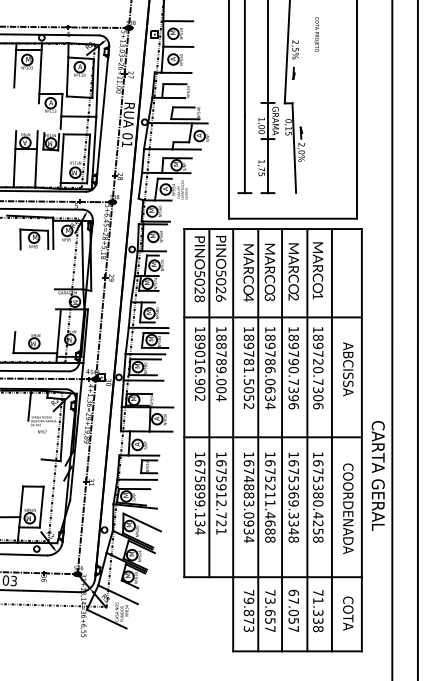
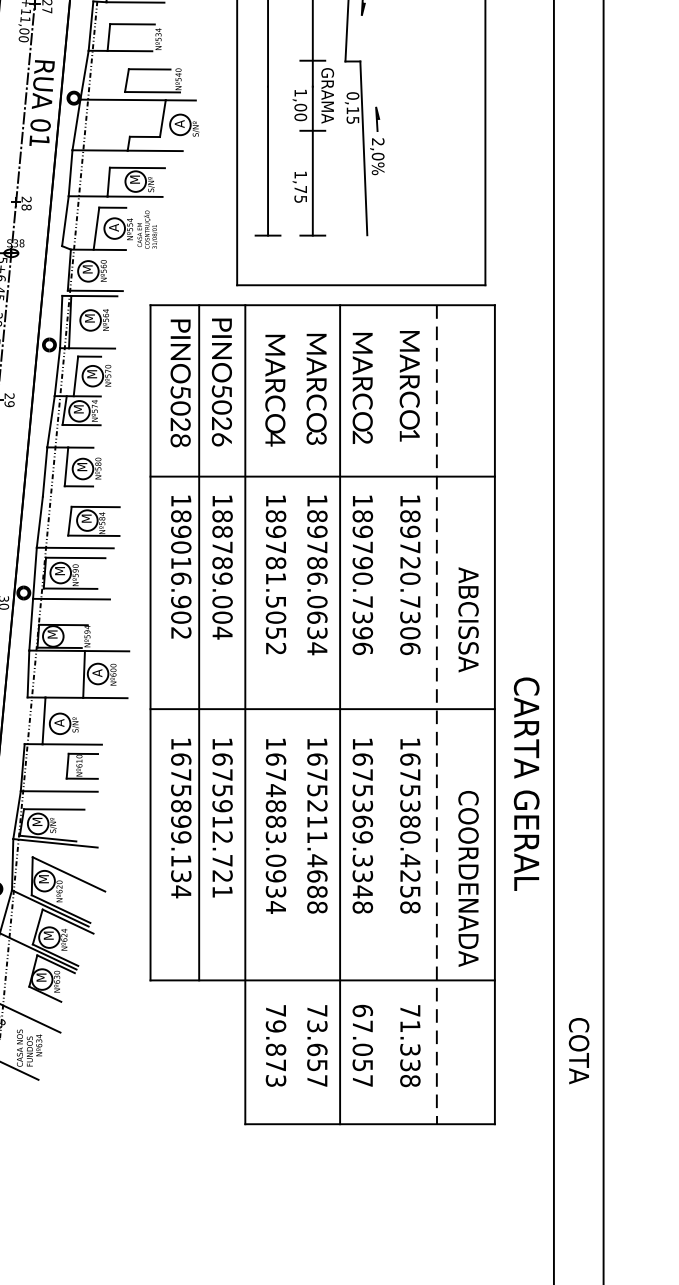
line: (148, 327) -> (81, 496), removed
text: (348, 369) -> (468, 620), moved
line: (258, 440) -> (294, 715), removed
line: (307, 440) -> (389, 715), removed
line: (331, 440) -> (435, 715), solid -> dashed
text: (348, 508) -> (468, 878), moved
text: (348, 613) -> (579, 1050), moved

